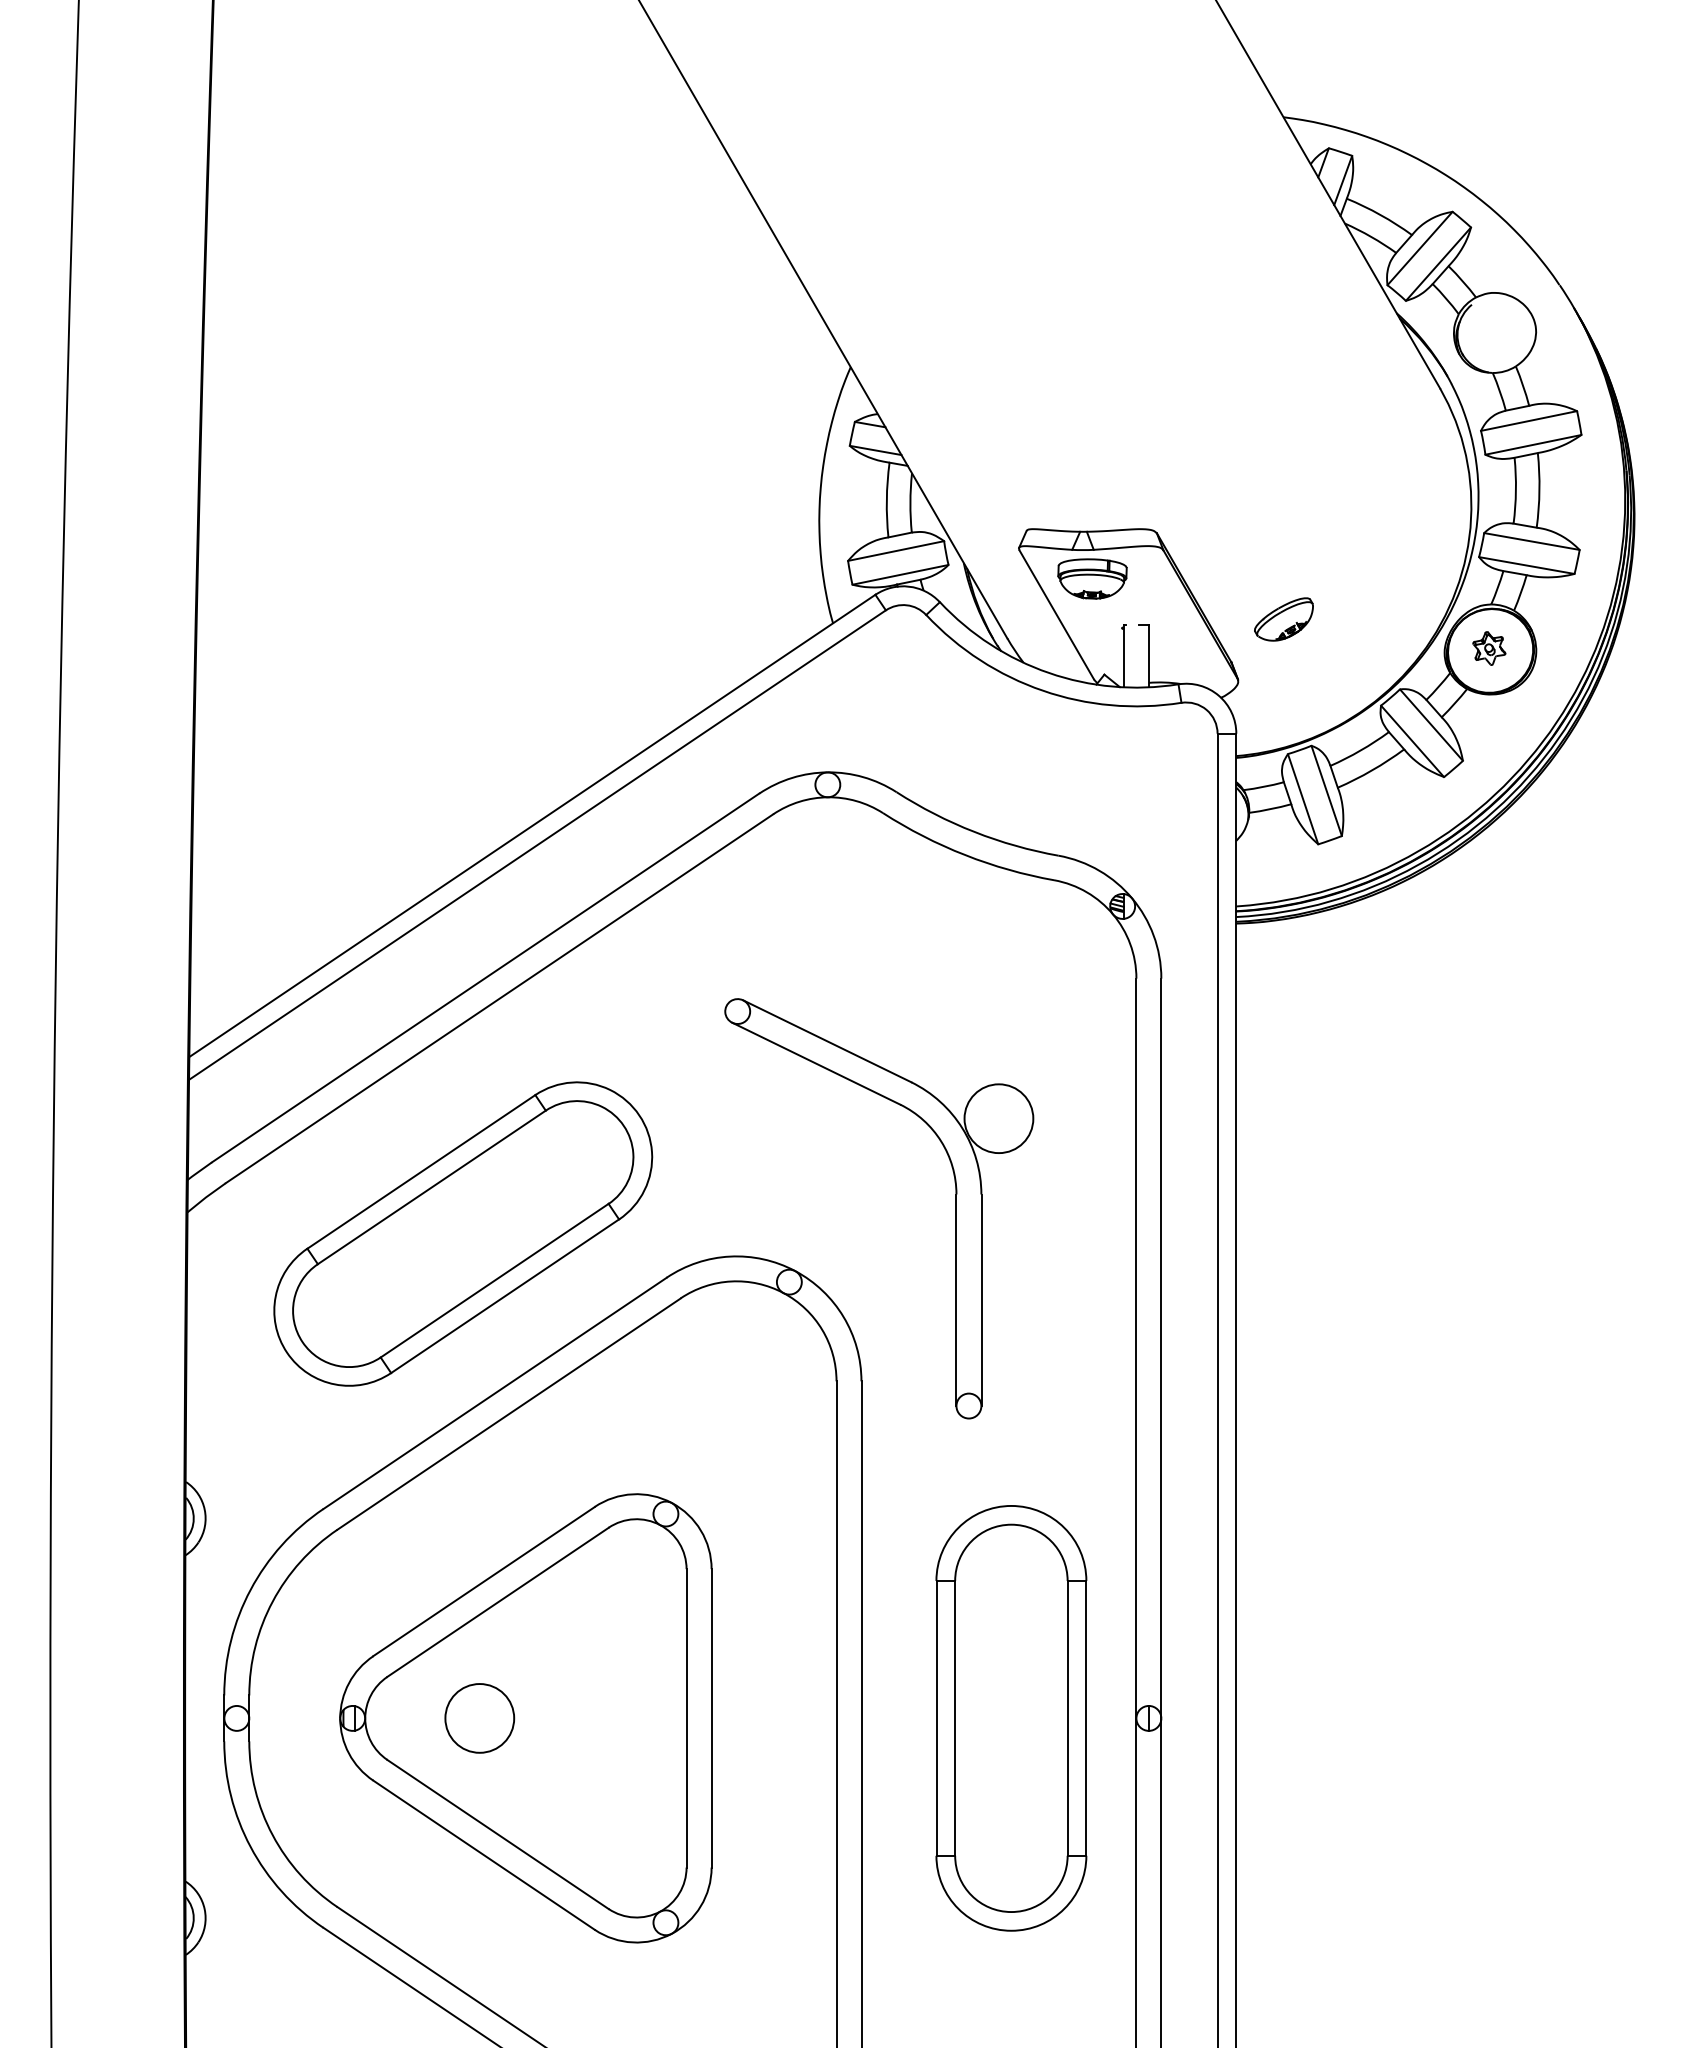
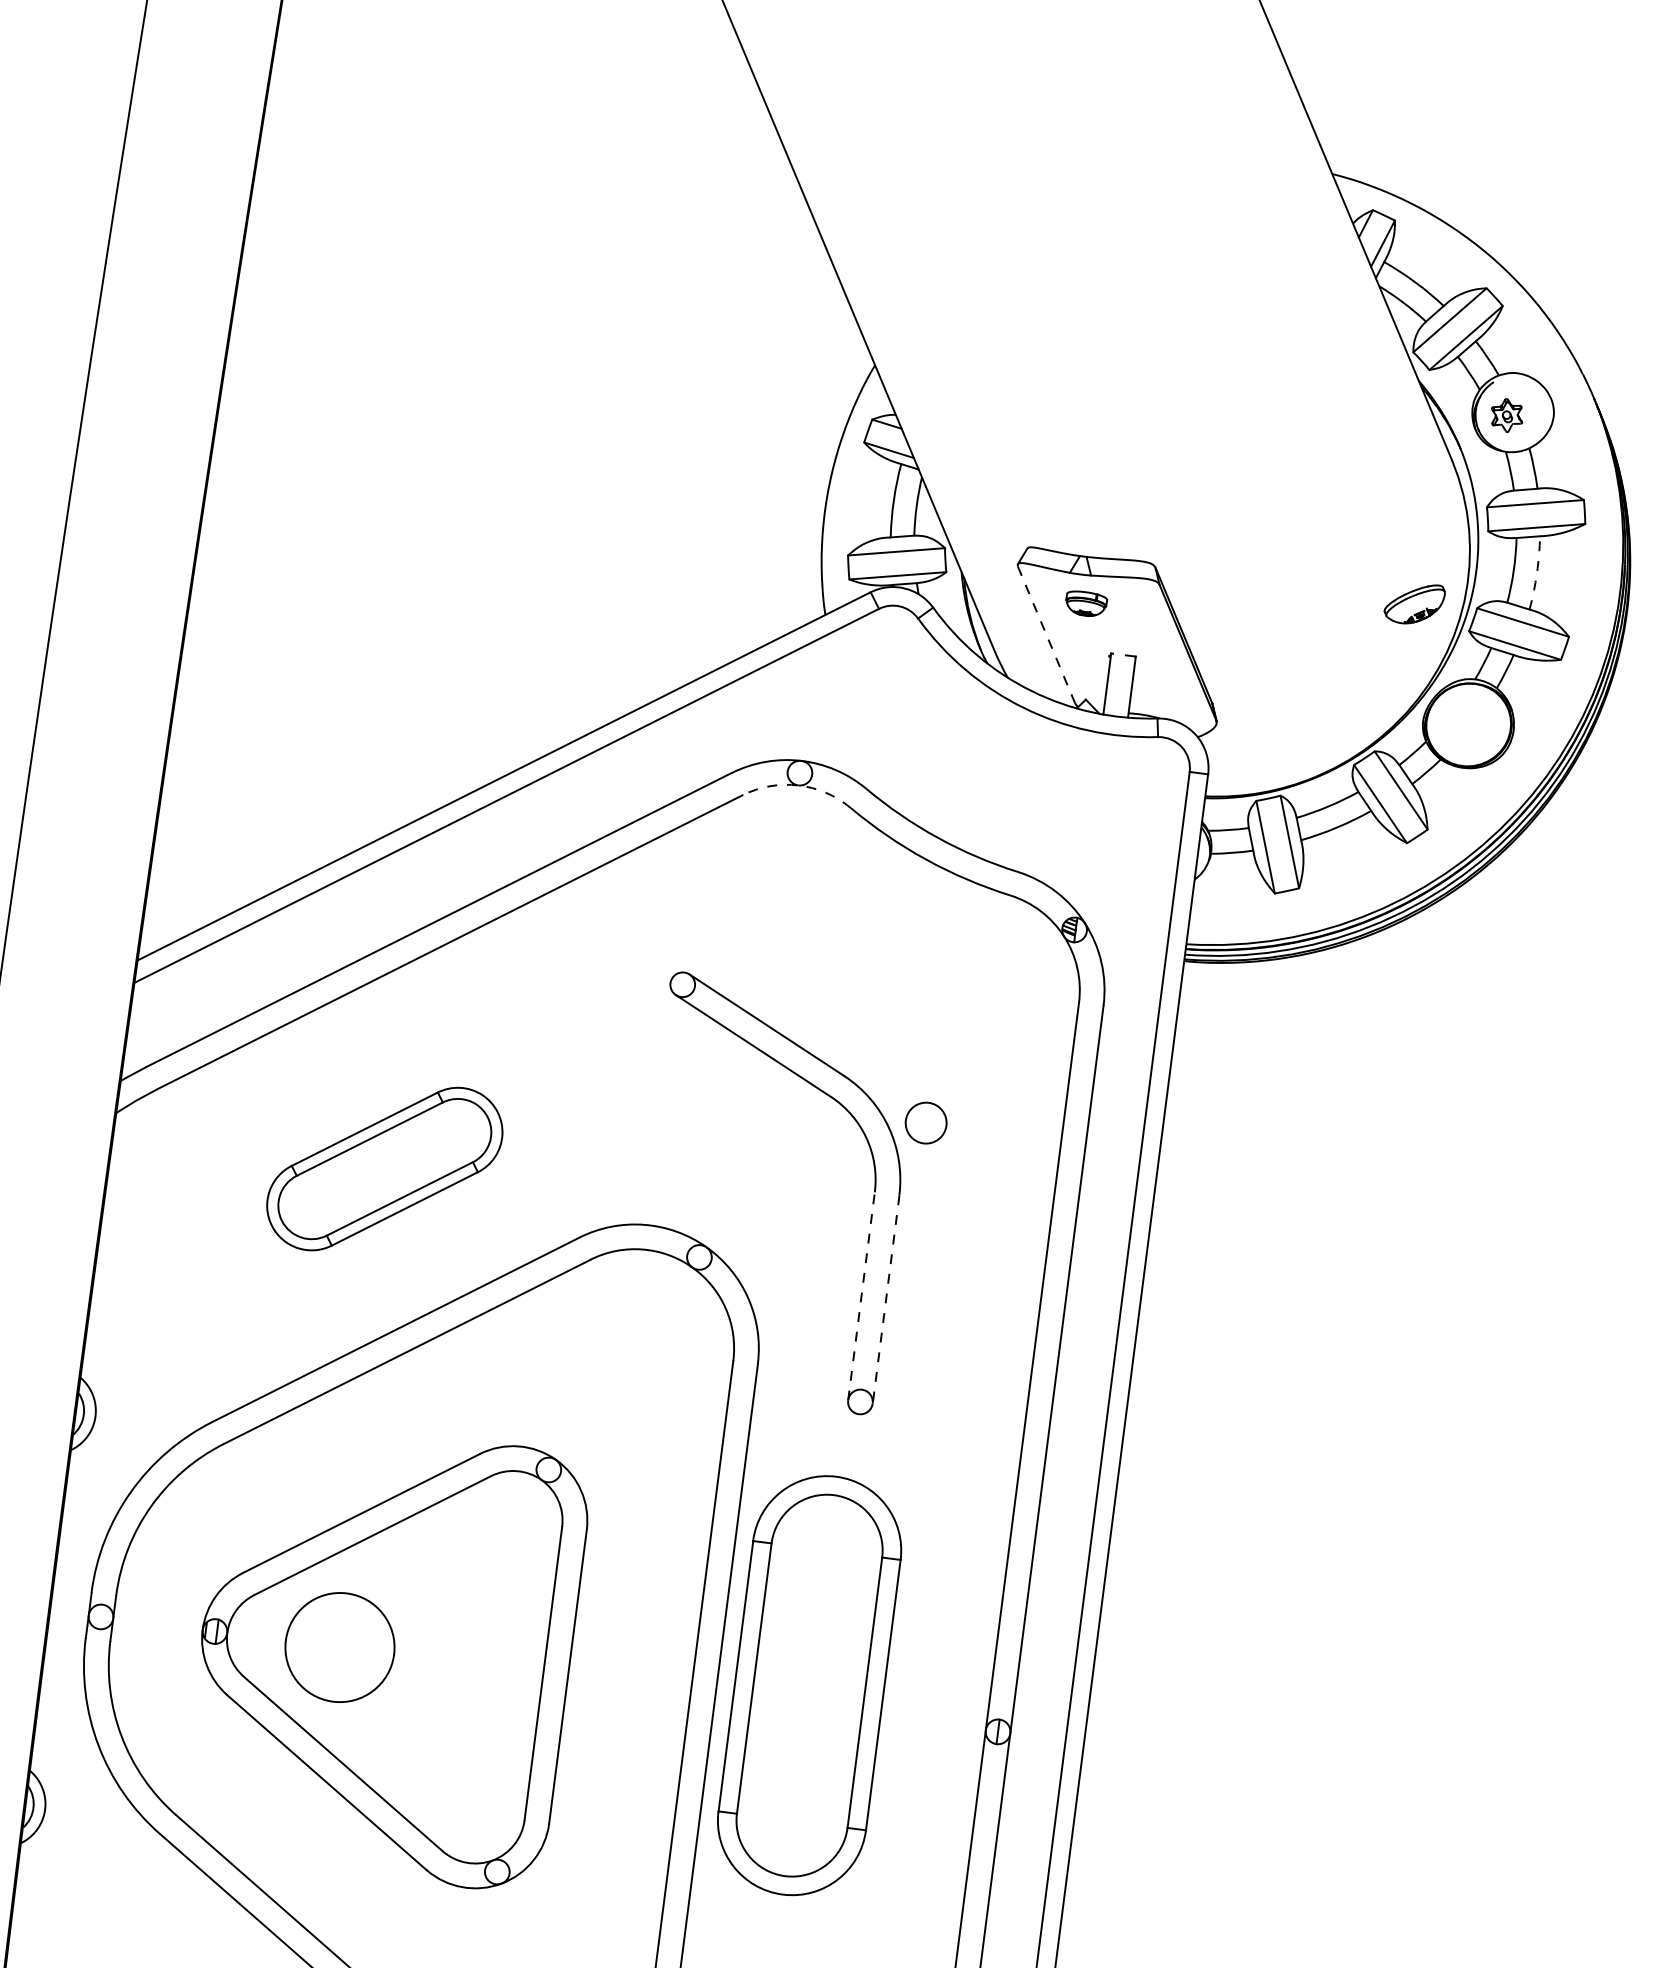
arc: (1539, 490) -> (1536, 573), solid -> dashed
part: (1092, 578) -> (1086, 603), size x0.6
line: (1056, 615) -> (1046, 635), solid -> dashed
part: (1283, 619) -> (1414, 603), moved
part: (1489, 648) -> (1507, 415), moved
arc: (827, 797) -> (798, 785), solid -> dashed
circle: (998, 1118) -> (925, 1122), size x0.6
part: (463, 1233) -> (385, 1168), size x0.6
line: (956, 1300) -> (861, 1296), solid -> dashed
line: (981, 1300) -> (886, 1299), solid -> dashed
circle: (479, 1718) -> (339, 1647), size x1.6
part: (1011, 1718) -> (809, 1685), moved

